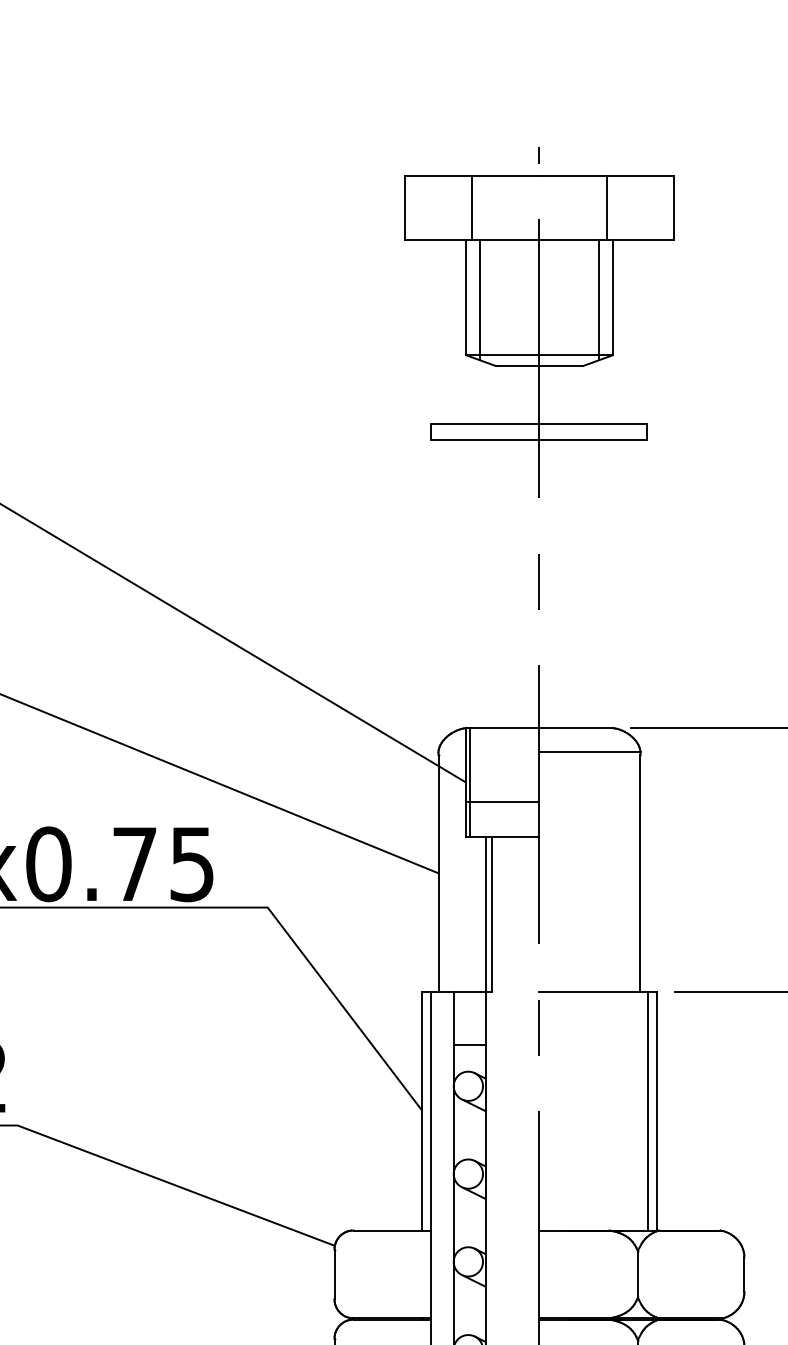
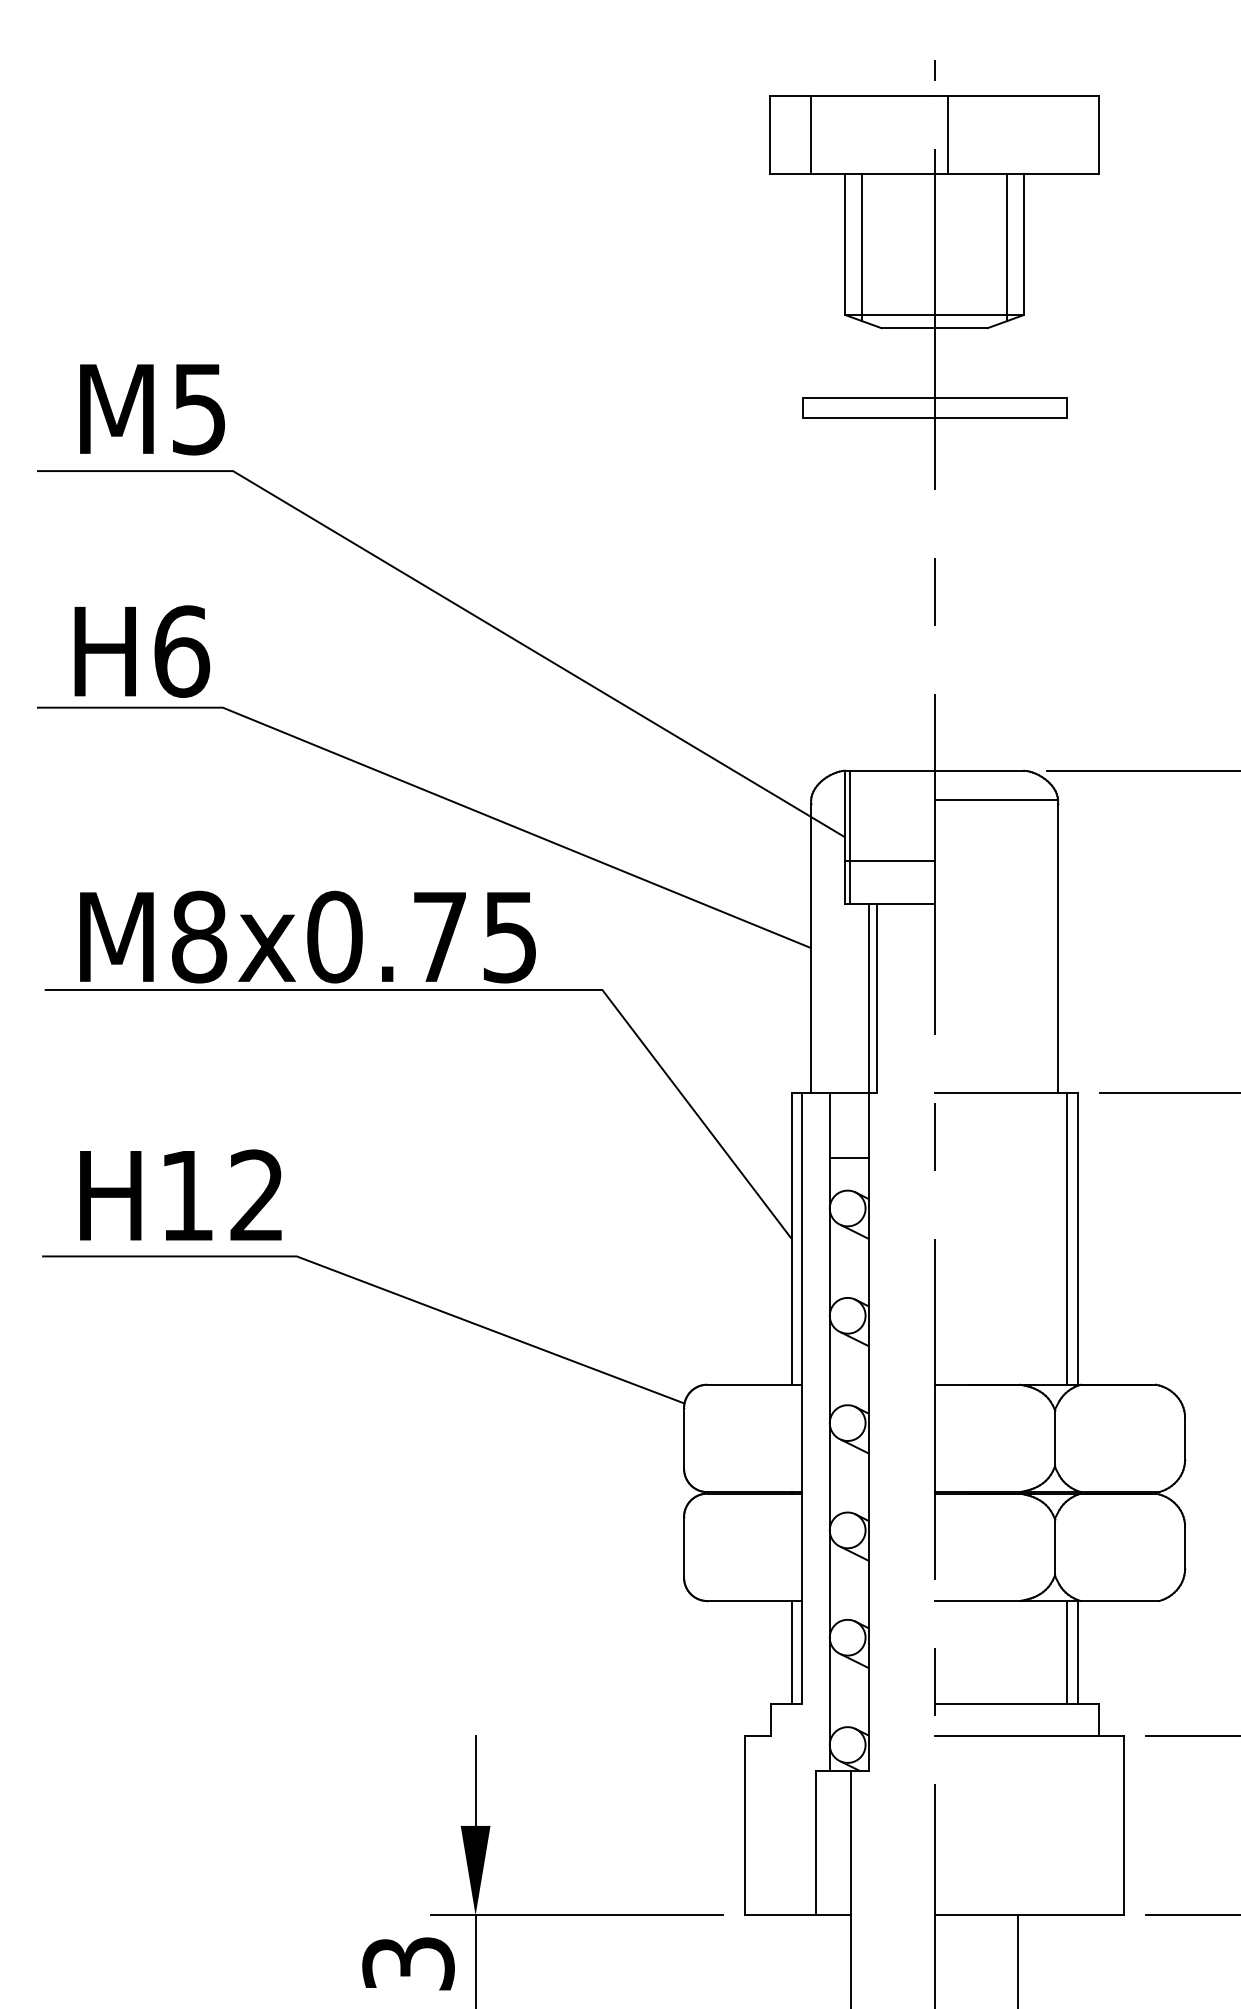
line: (472, 207) -> (811, 134), moved
line: (606, 207) -> (947, 134), moved

